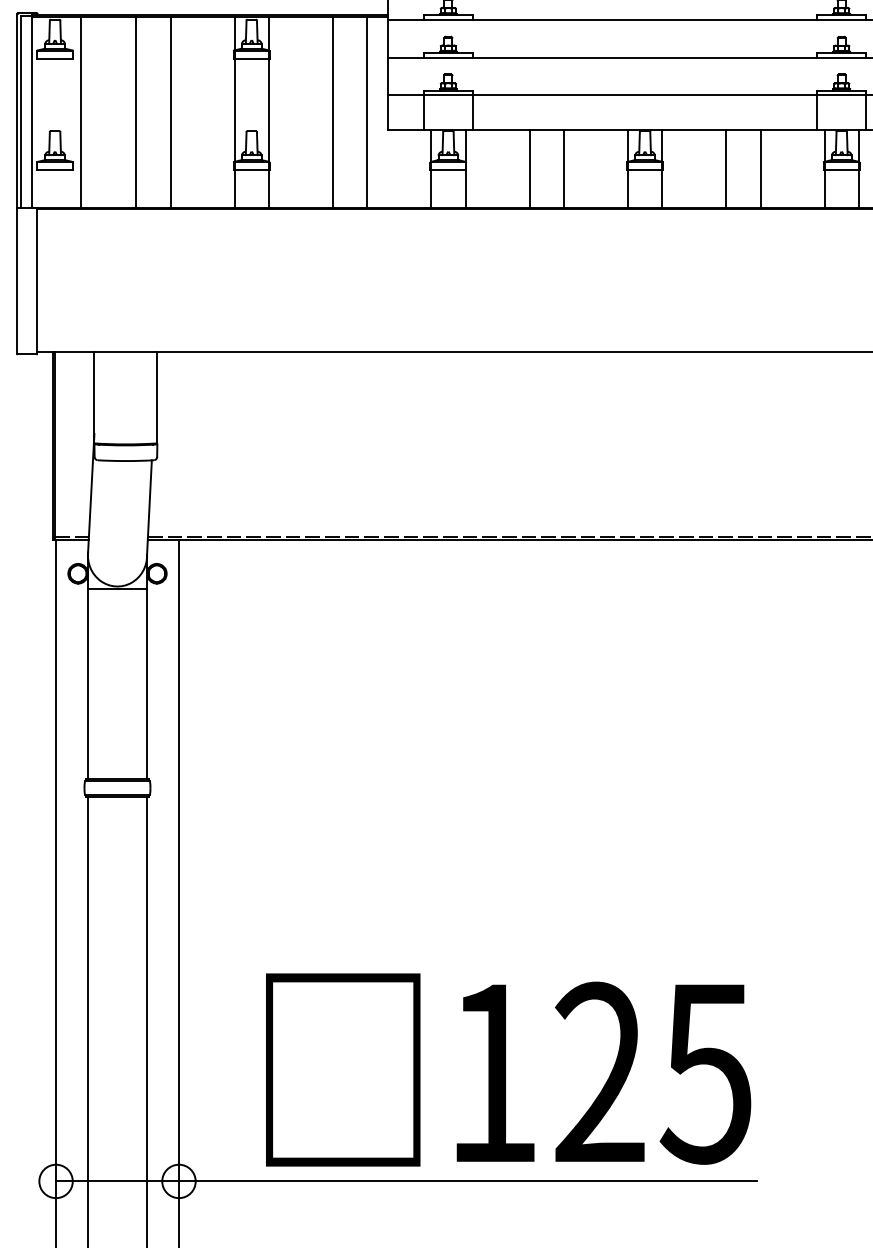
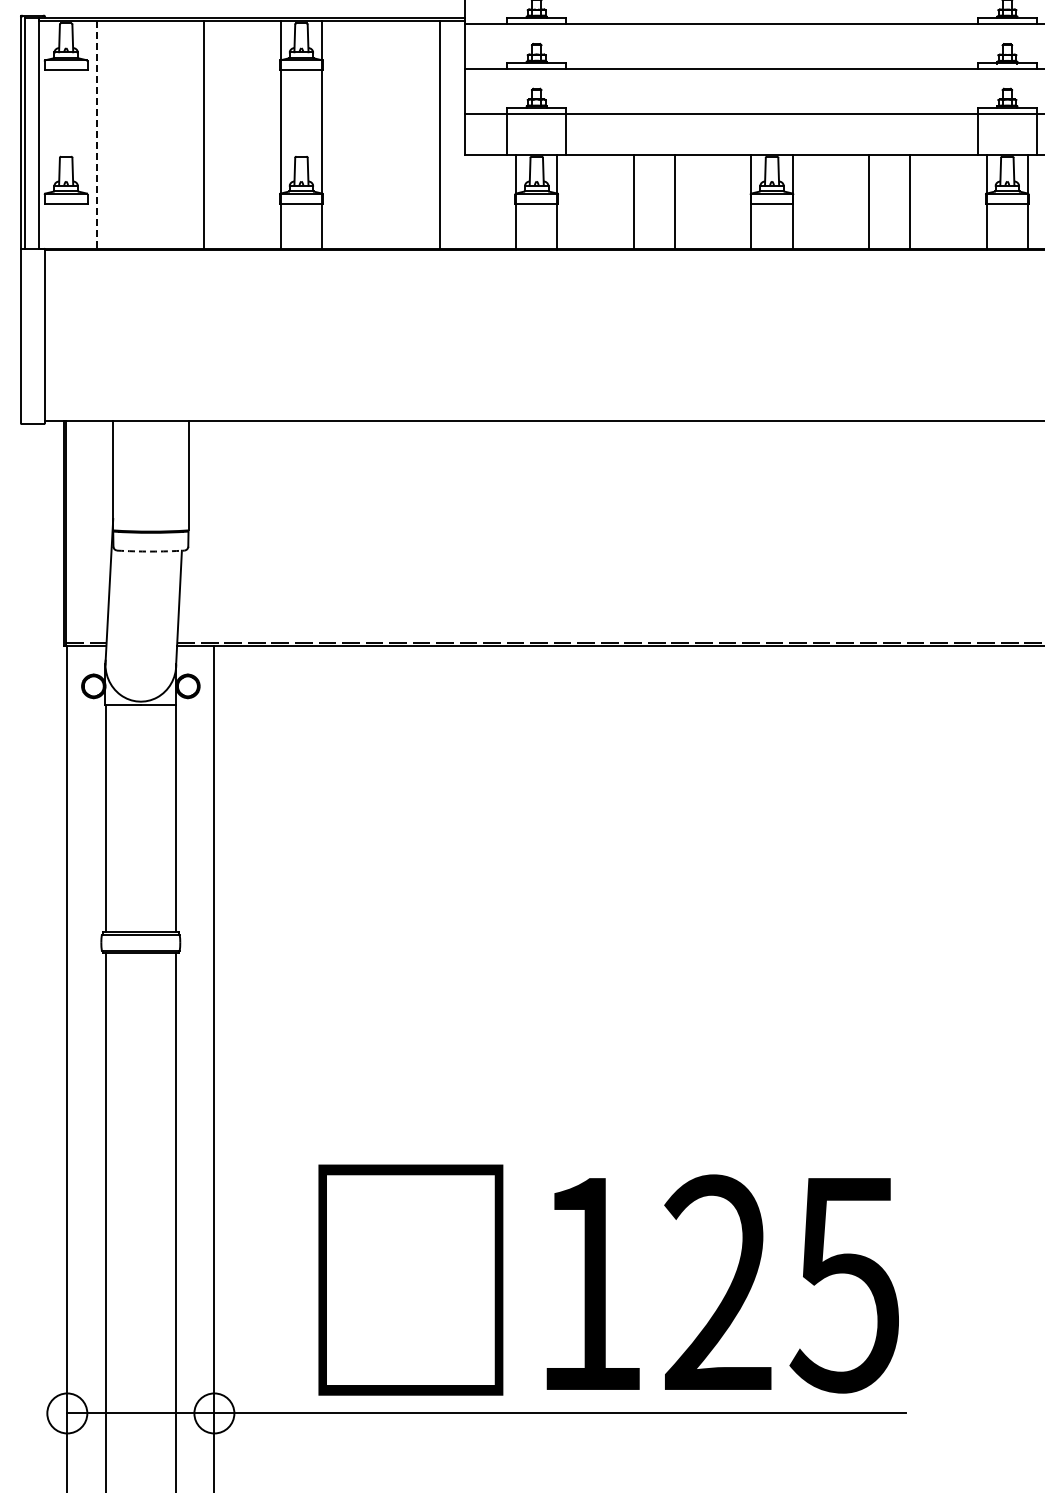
line: (81, 112) -> (97, 134), solid -> dashed
line: (136, 112) -> (163, 134), removed
line: (332, 112) -> (398, 134), removed
arc: (125, 461) -> (150, 551), solid -> dashed

